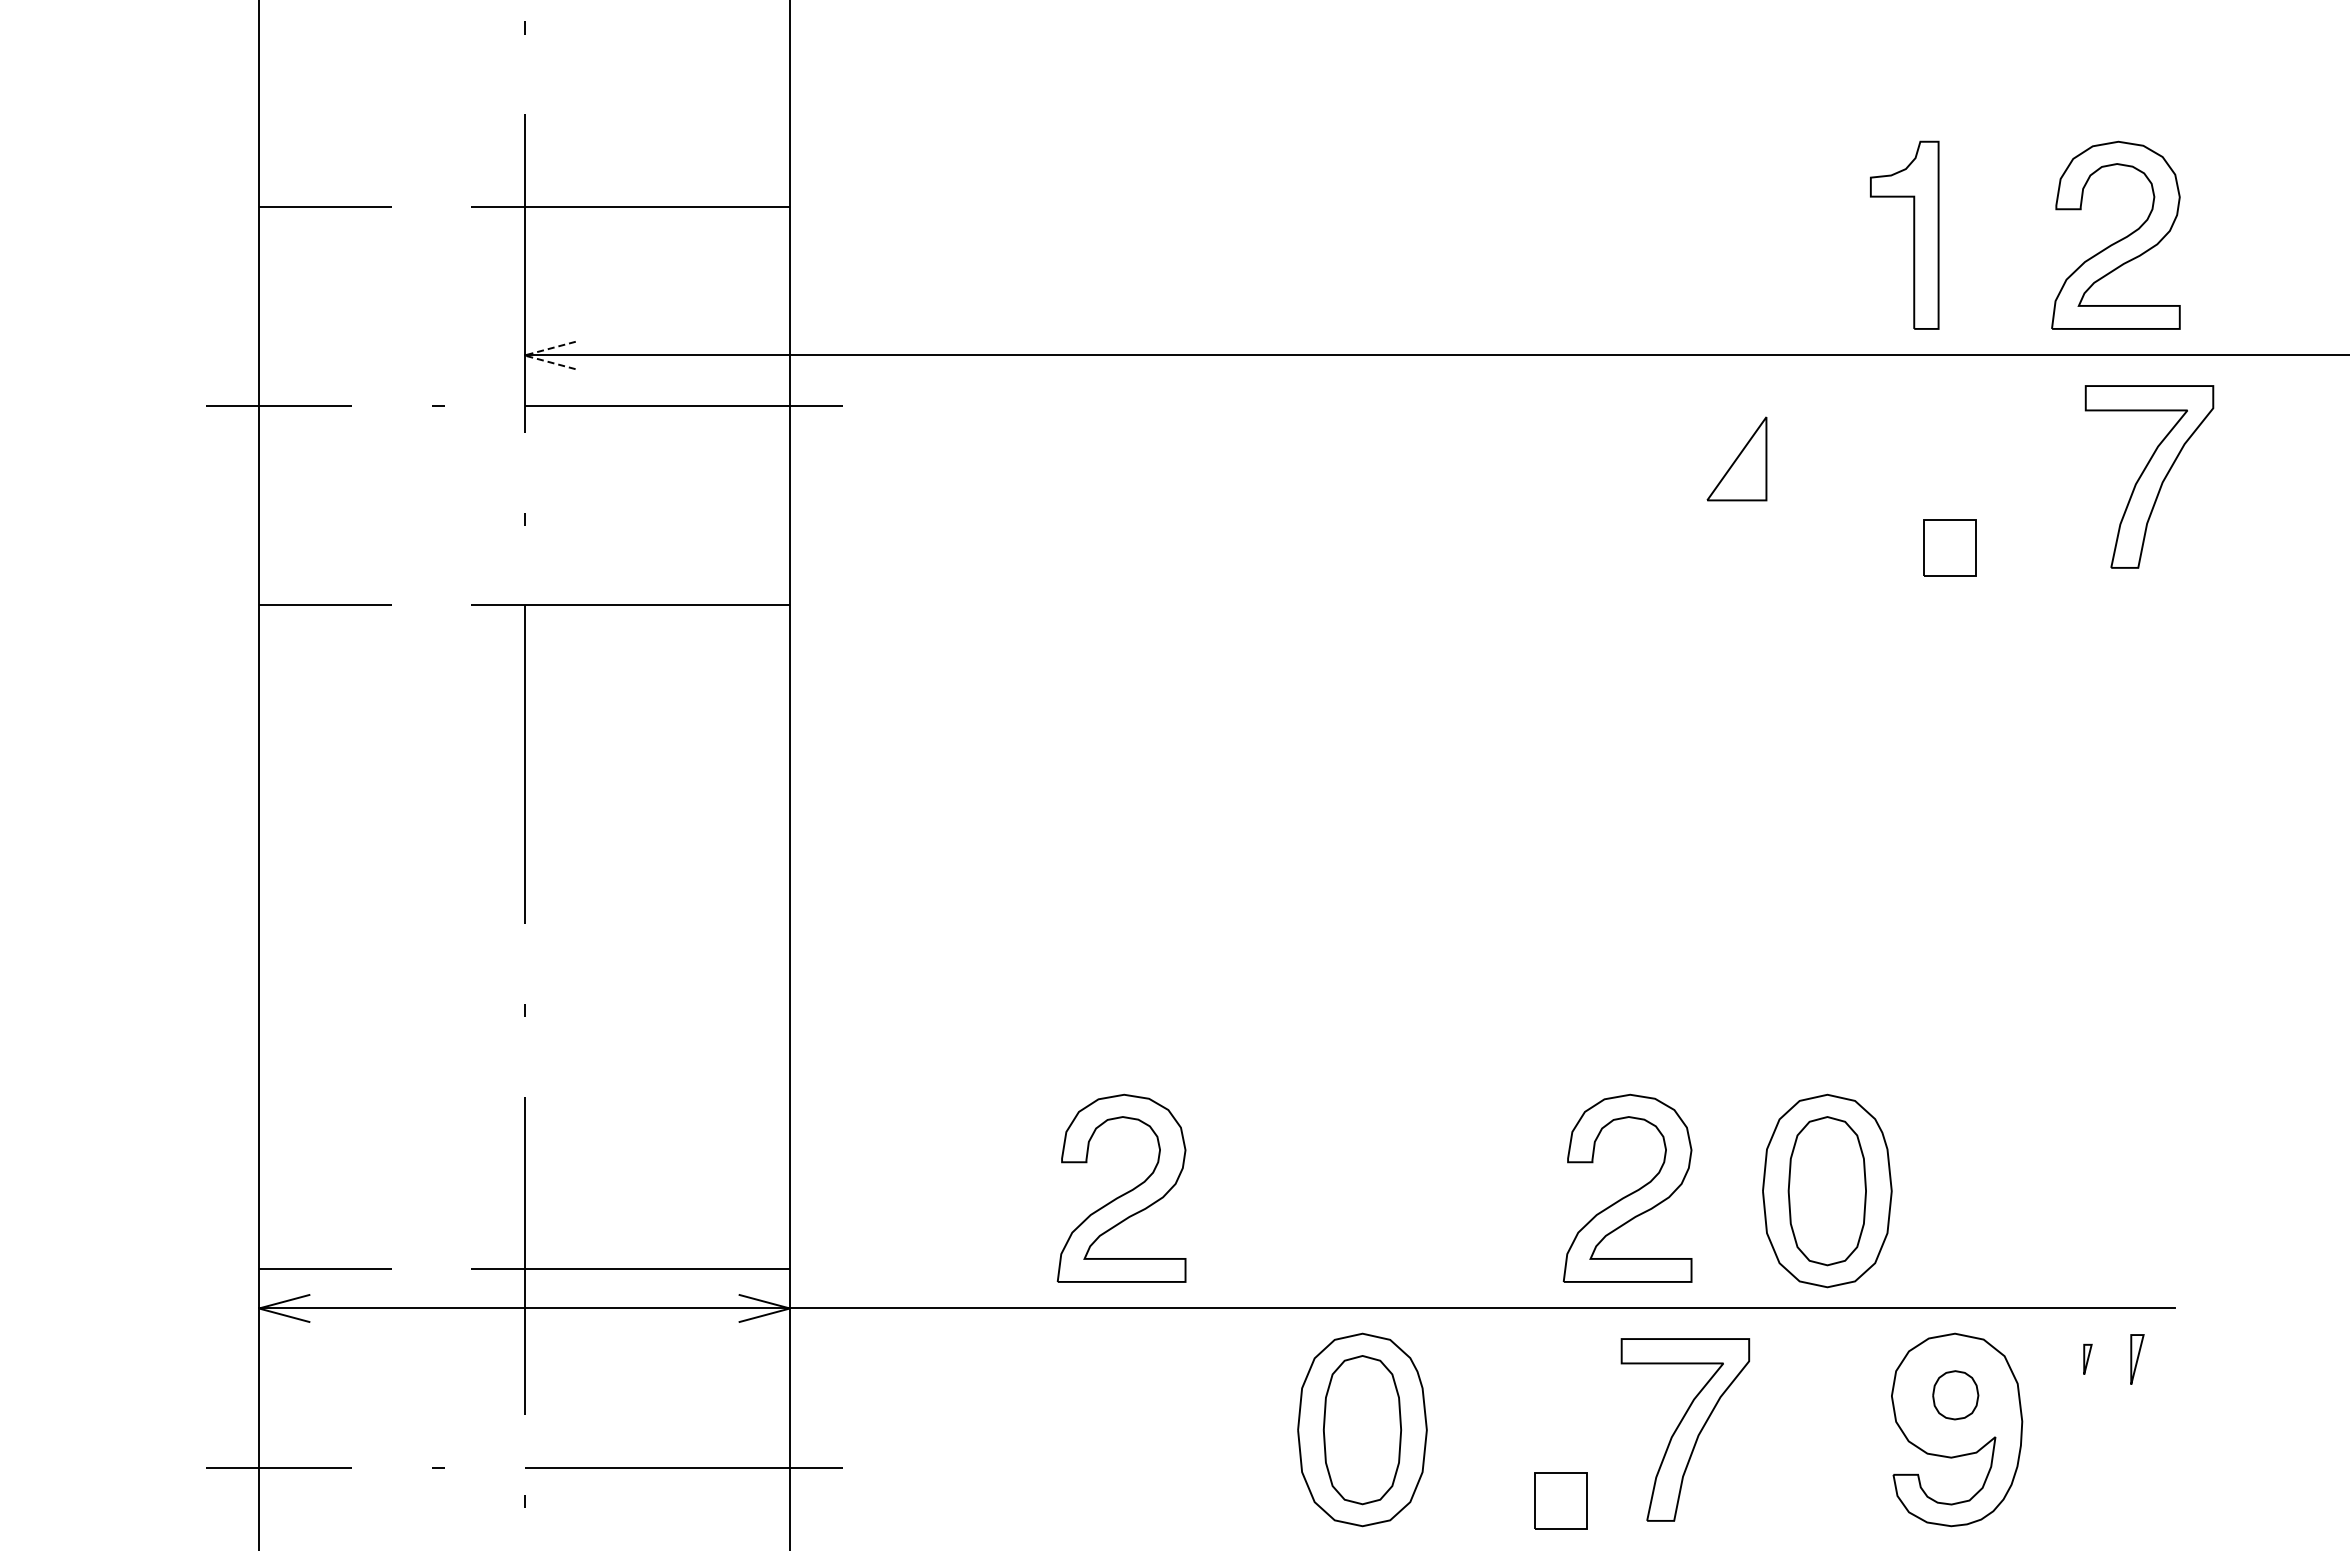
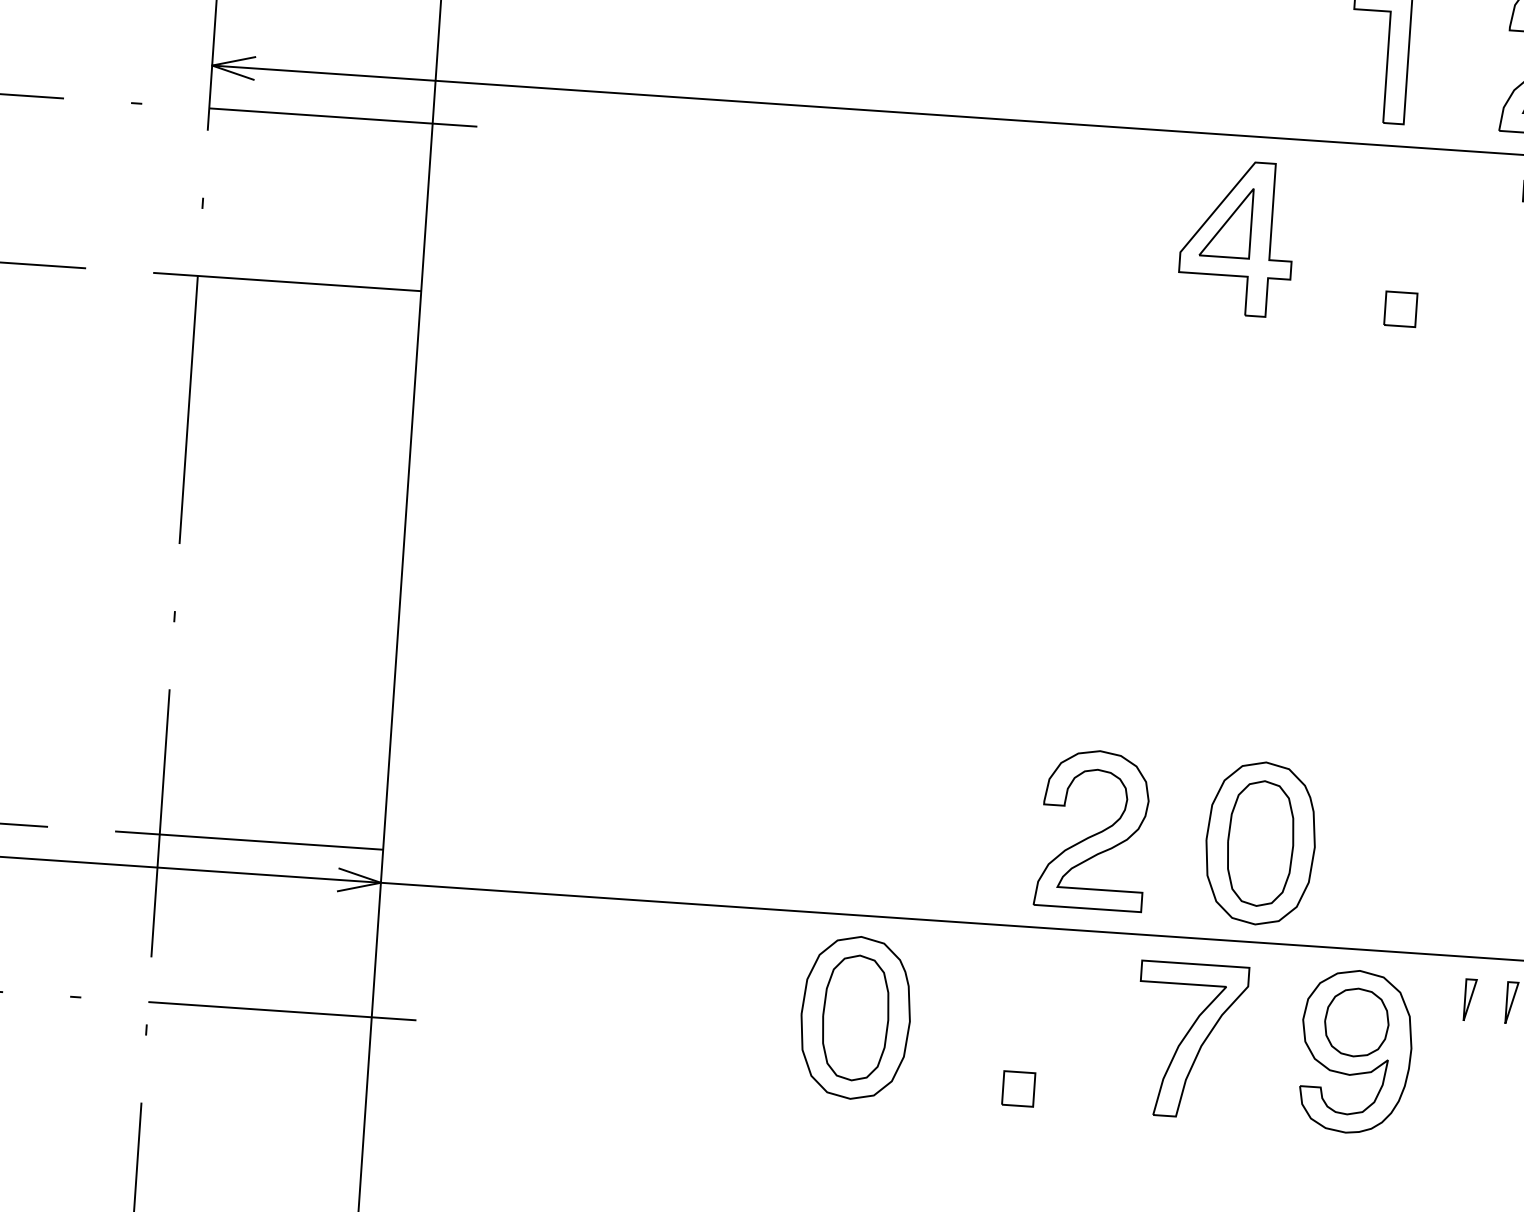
line: (524, 355) -> (212, 65), dashed -> solid
part: (1750, 476) -> (1236, 237), added
part: (1950, 547) -> (1401, 308), size x0.71
part: (1123, 1193) -> (668, 805), removed
part: (2087, 1359) -> (1469, 1000), size x1.67
part: (1955, 1395) -> (1356, 1022), size x1.67
part: (1685, 1429) -> (1190, 1040), moved
part: (1560, 1500) -> (1018, 1088), size x0.71

